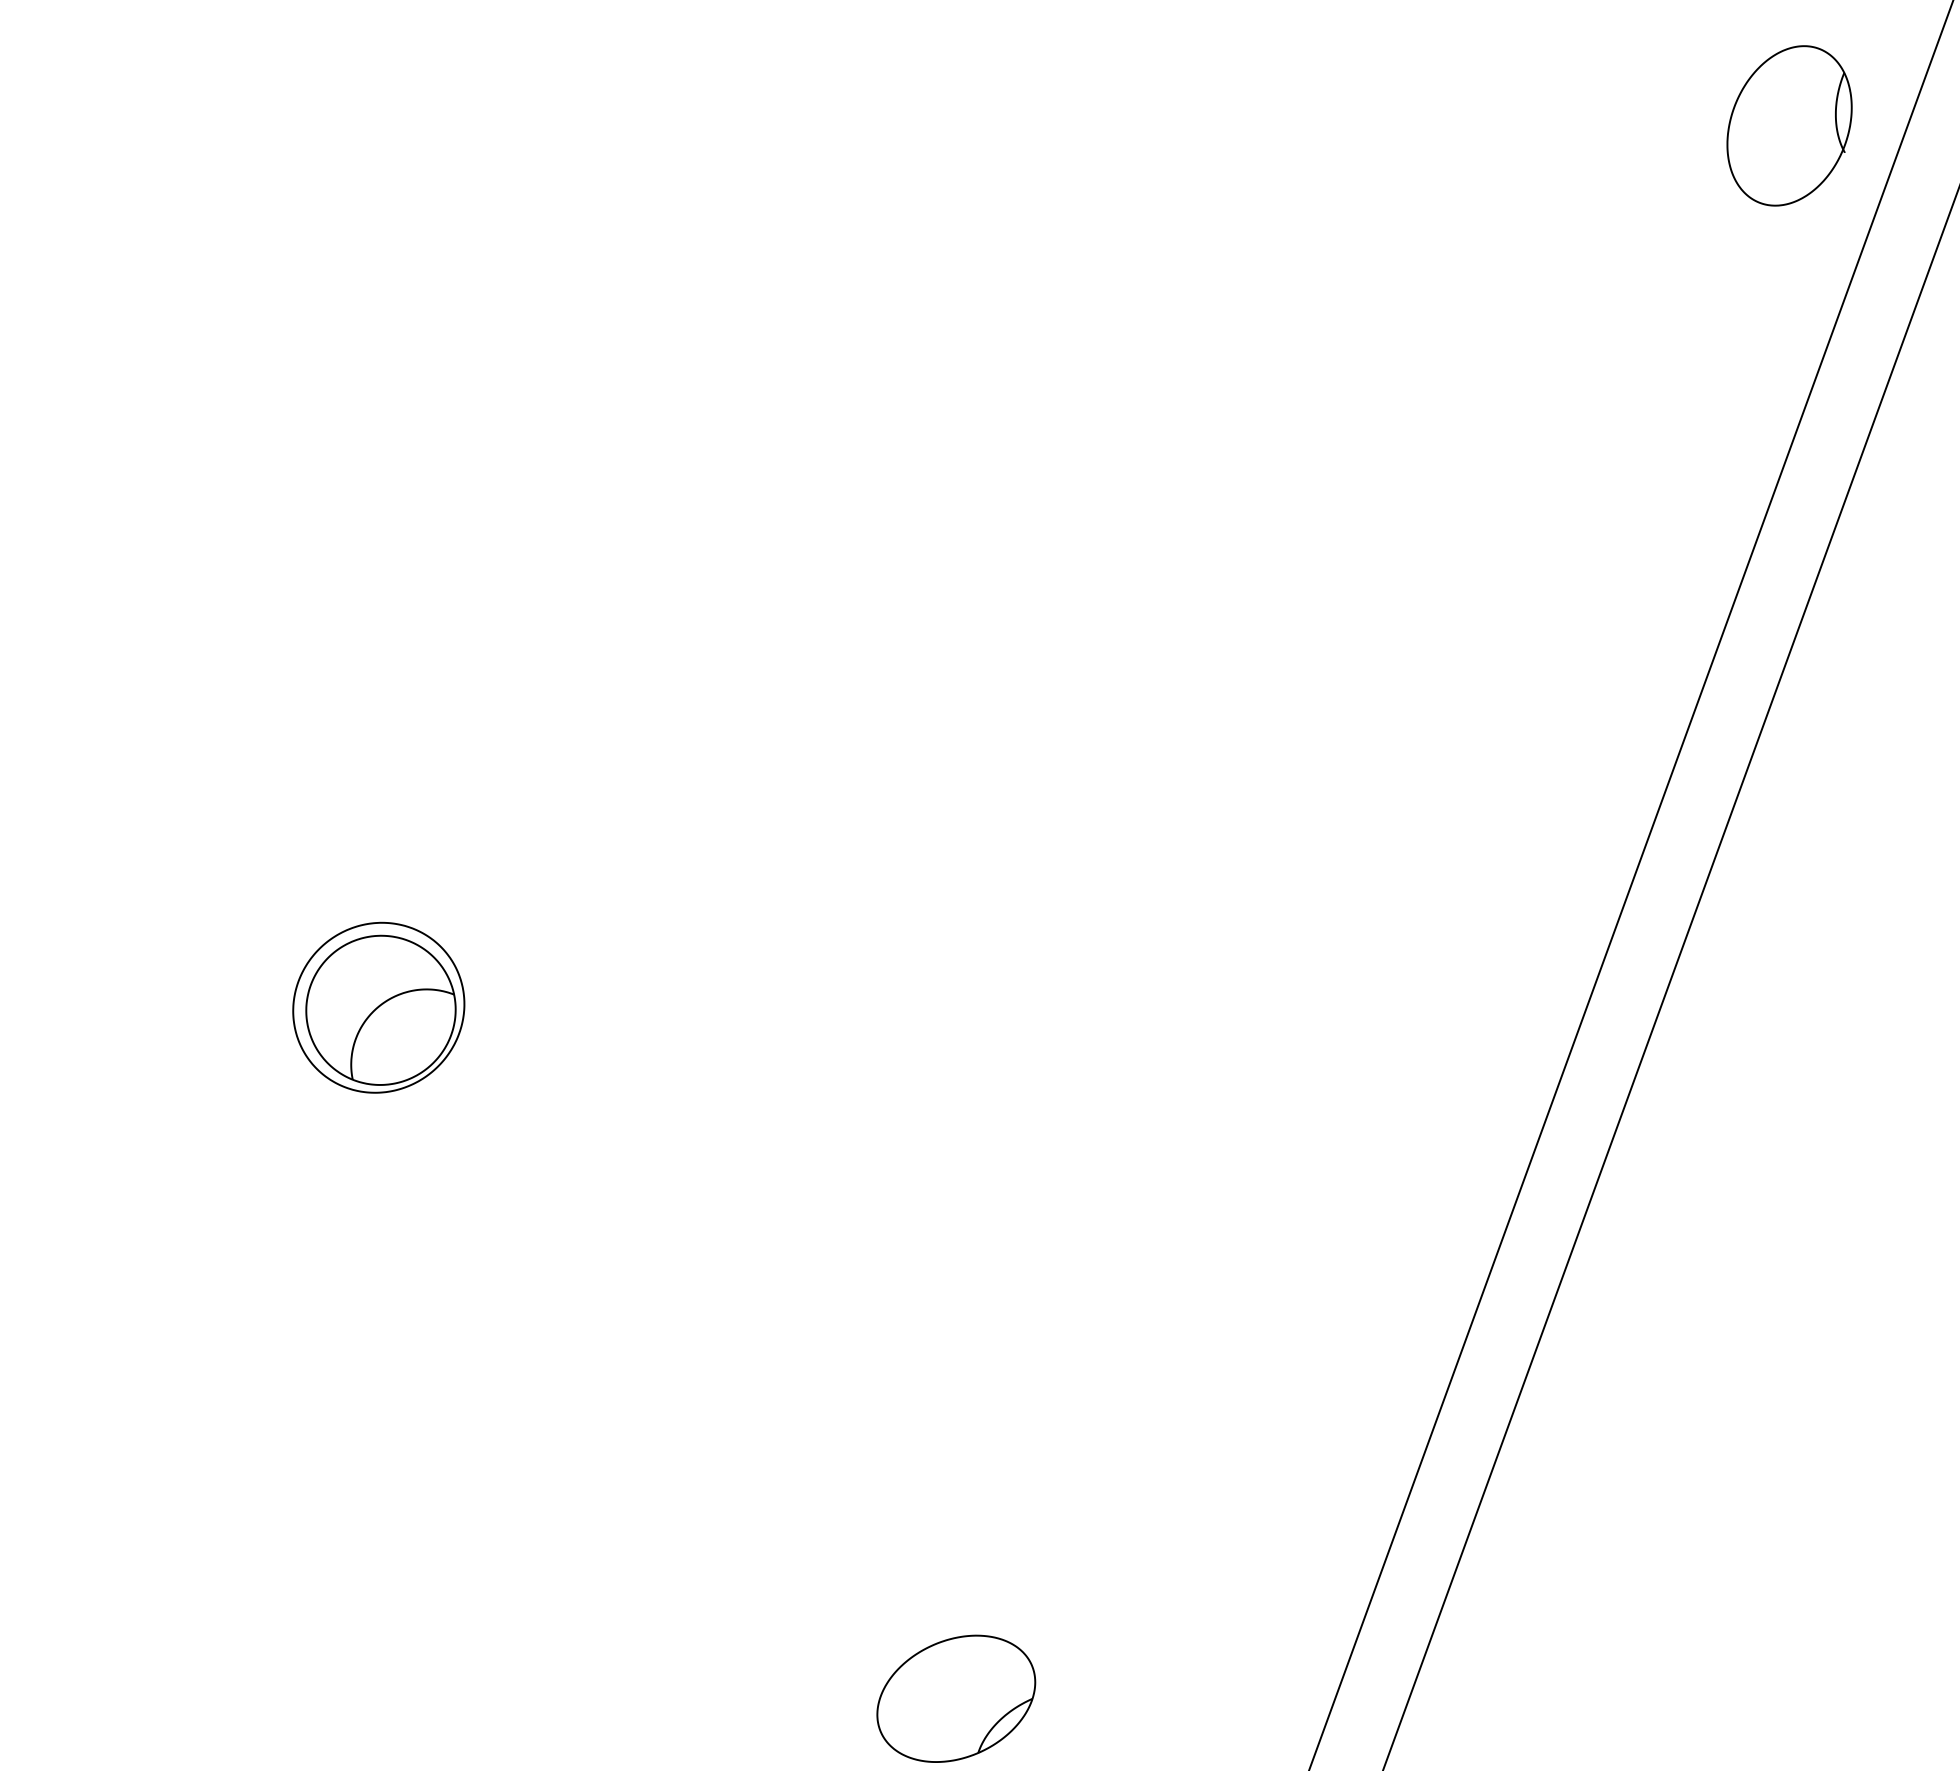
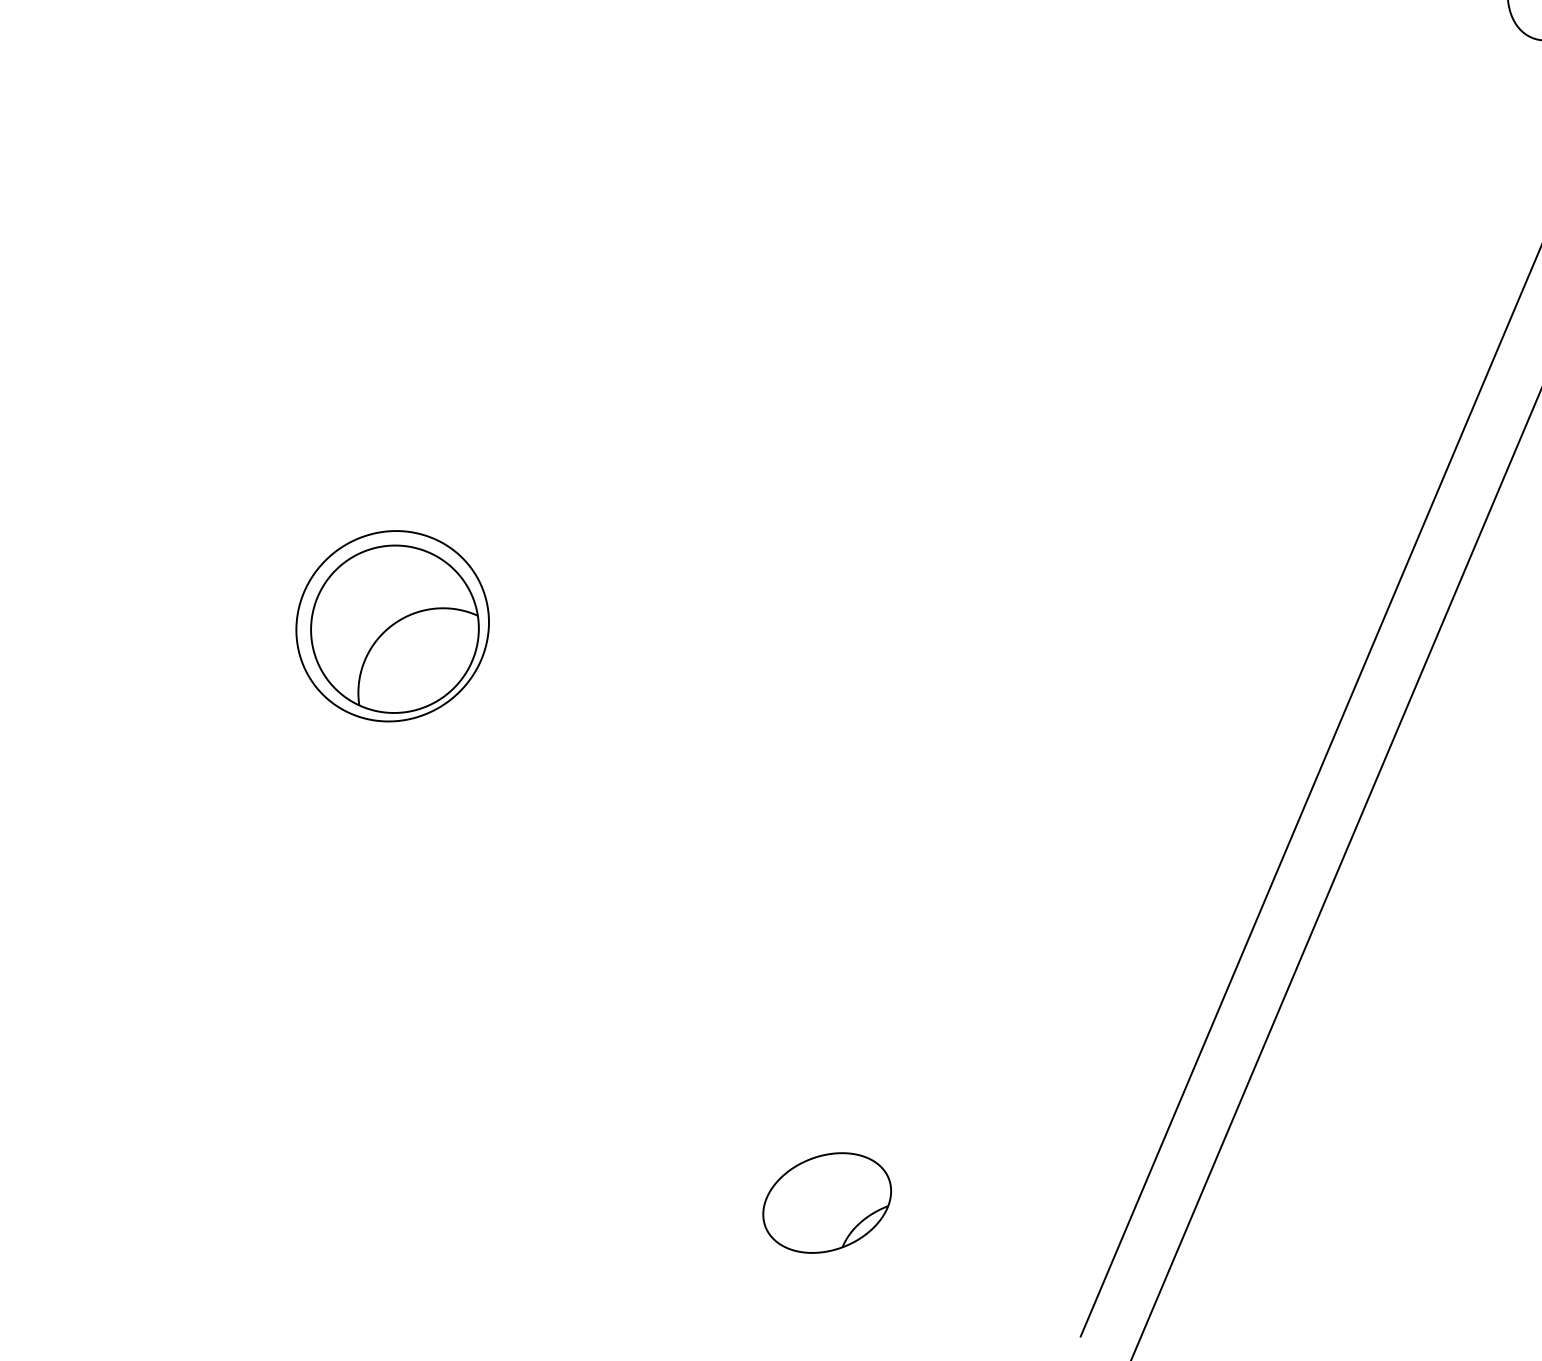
part: (378, 1007) -> (392, 625), size x1.4

